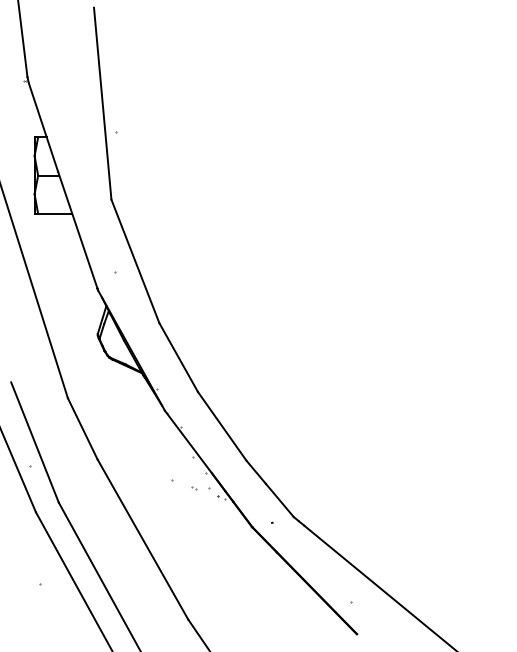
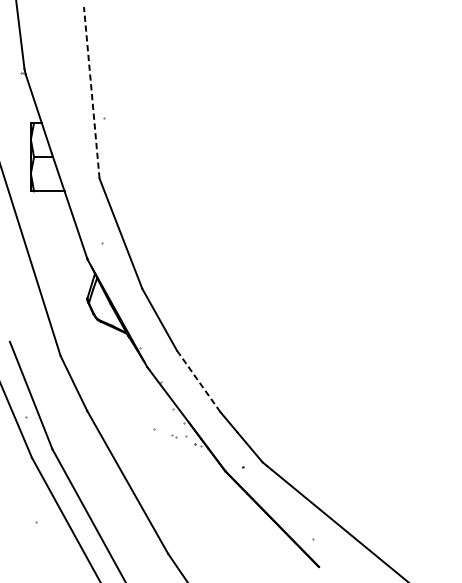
line: (102, 103) -> (91, 92), solid -> dashed
line: (221, 425) -> (197, 380), solid -> dashed

